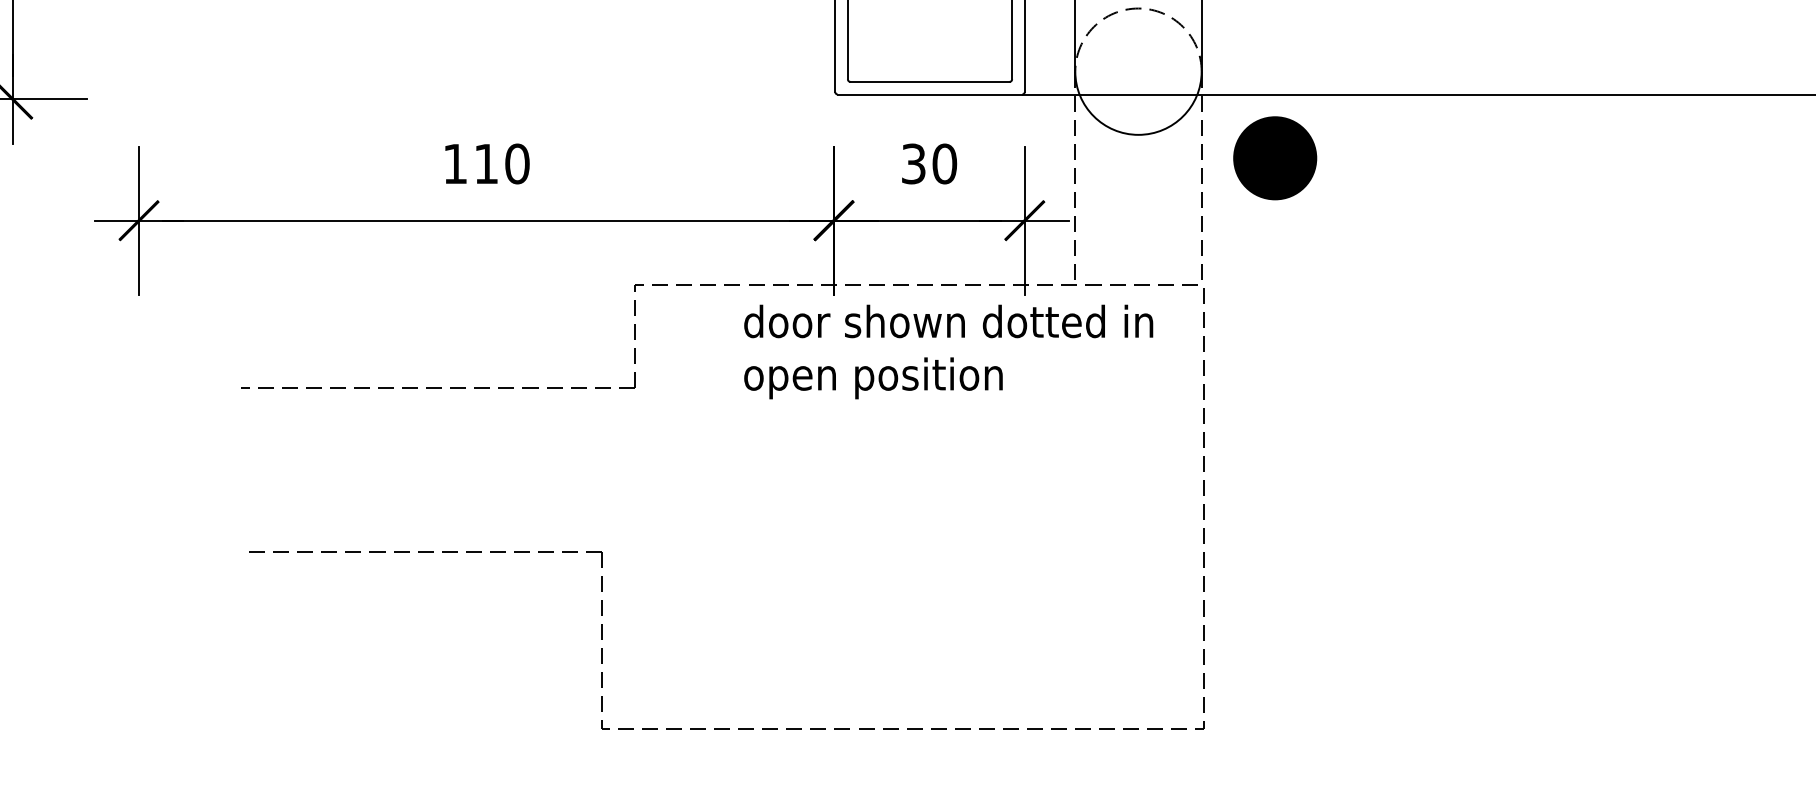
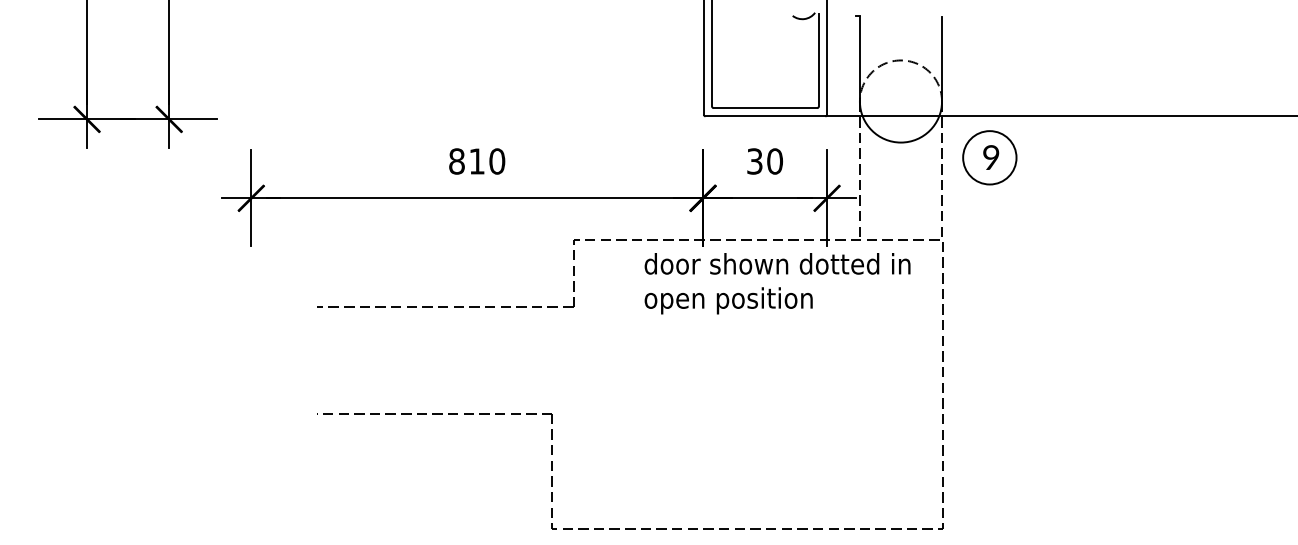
fill: (1274, 157) -> (989, 157), removed
text: (454, 163) -> (456, 161), 110 -> 810

